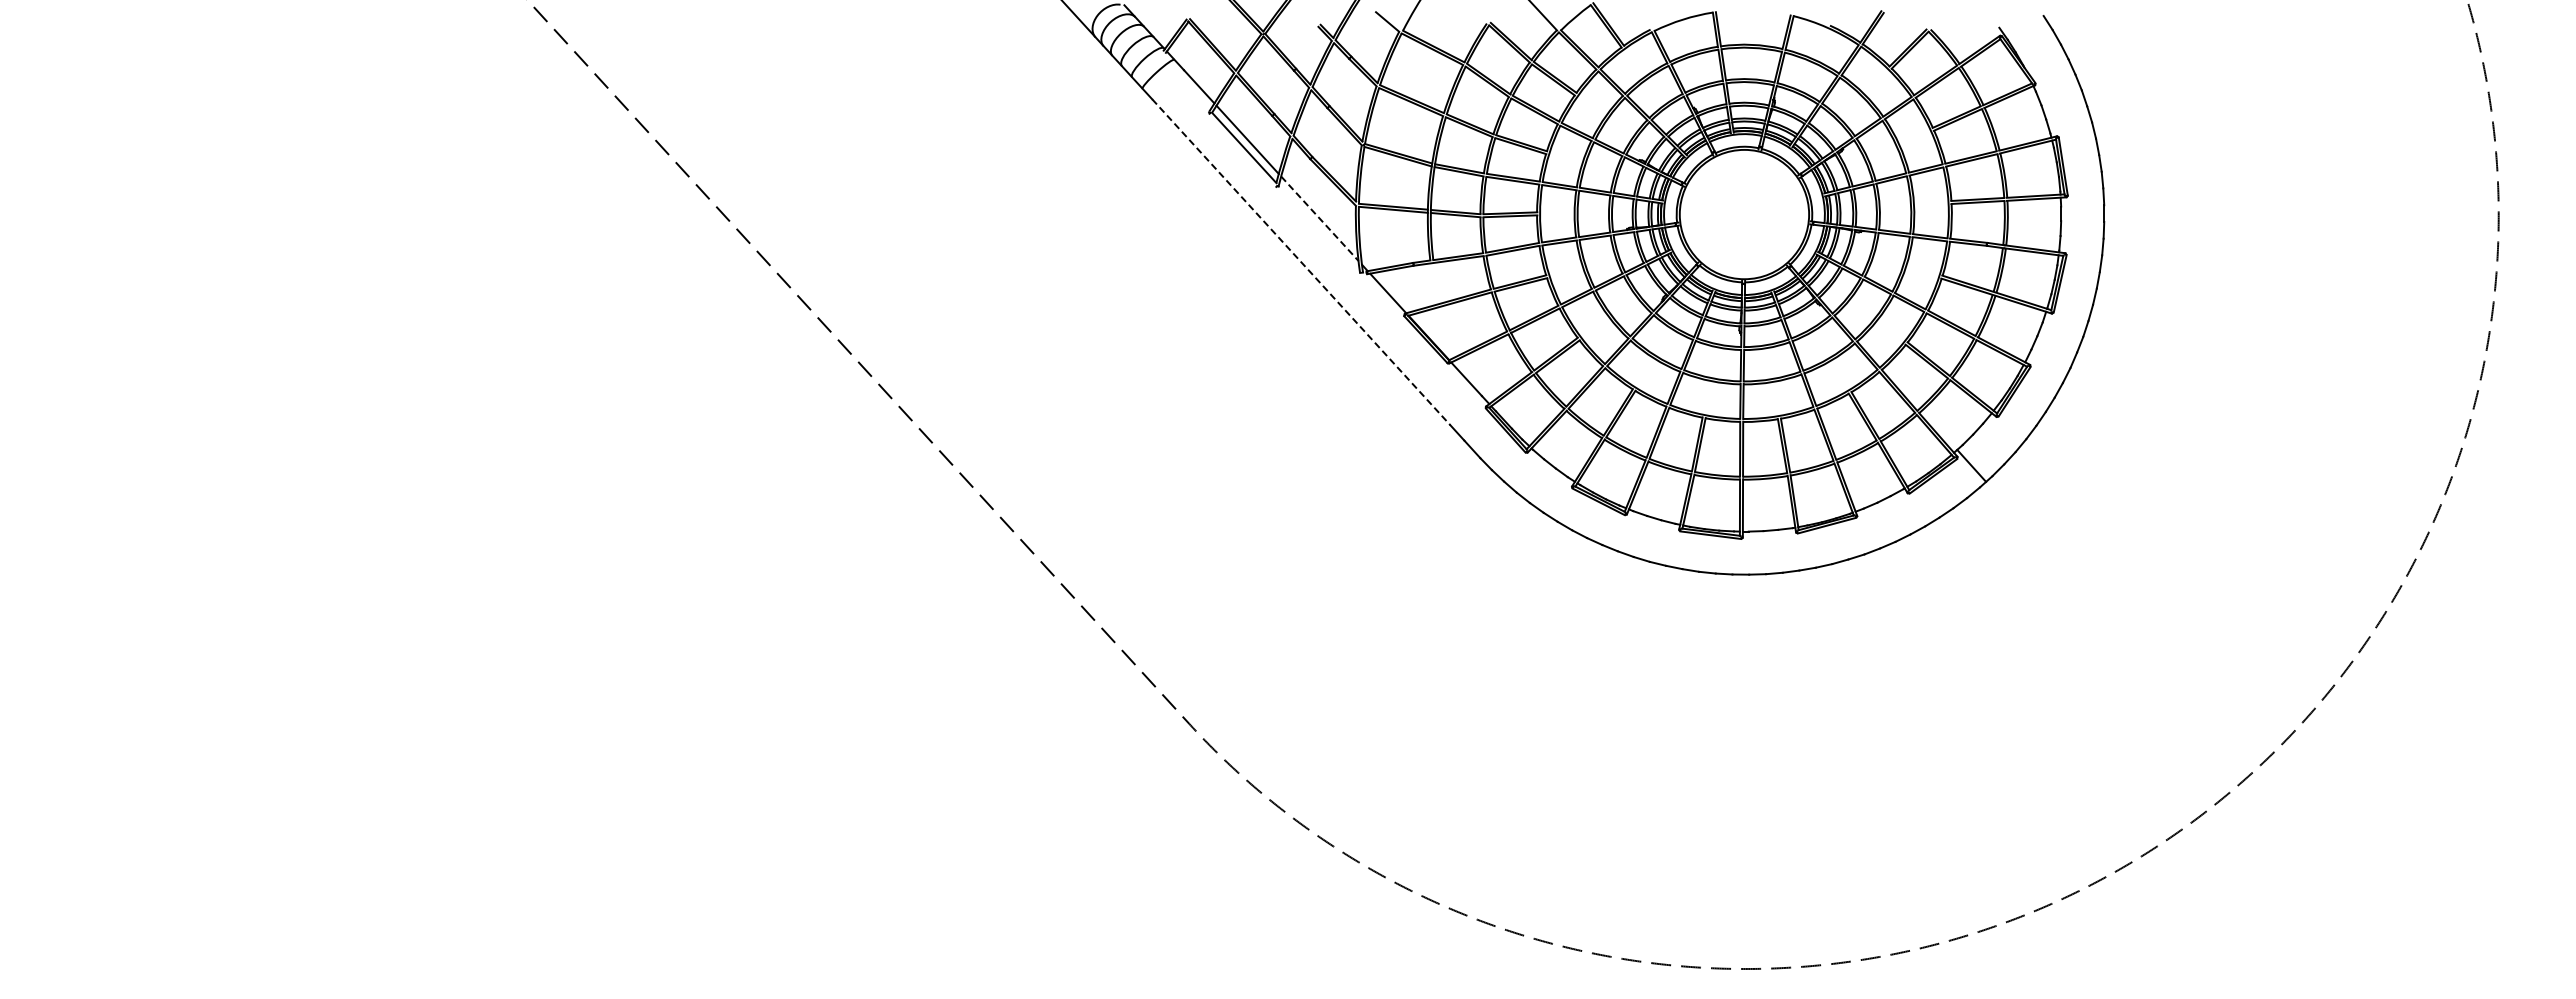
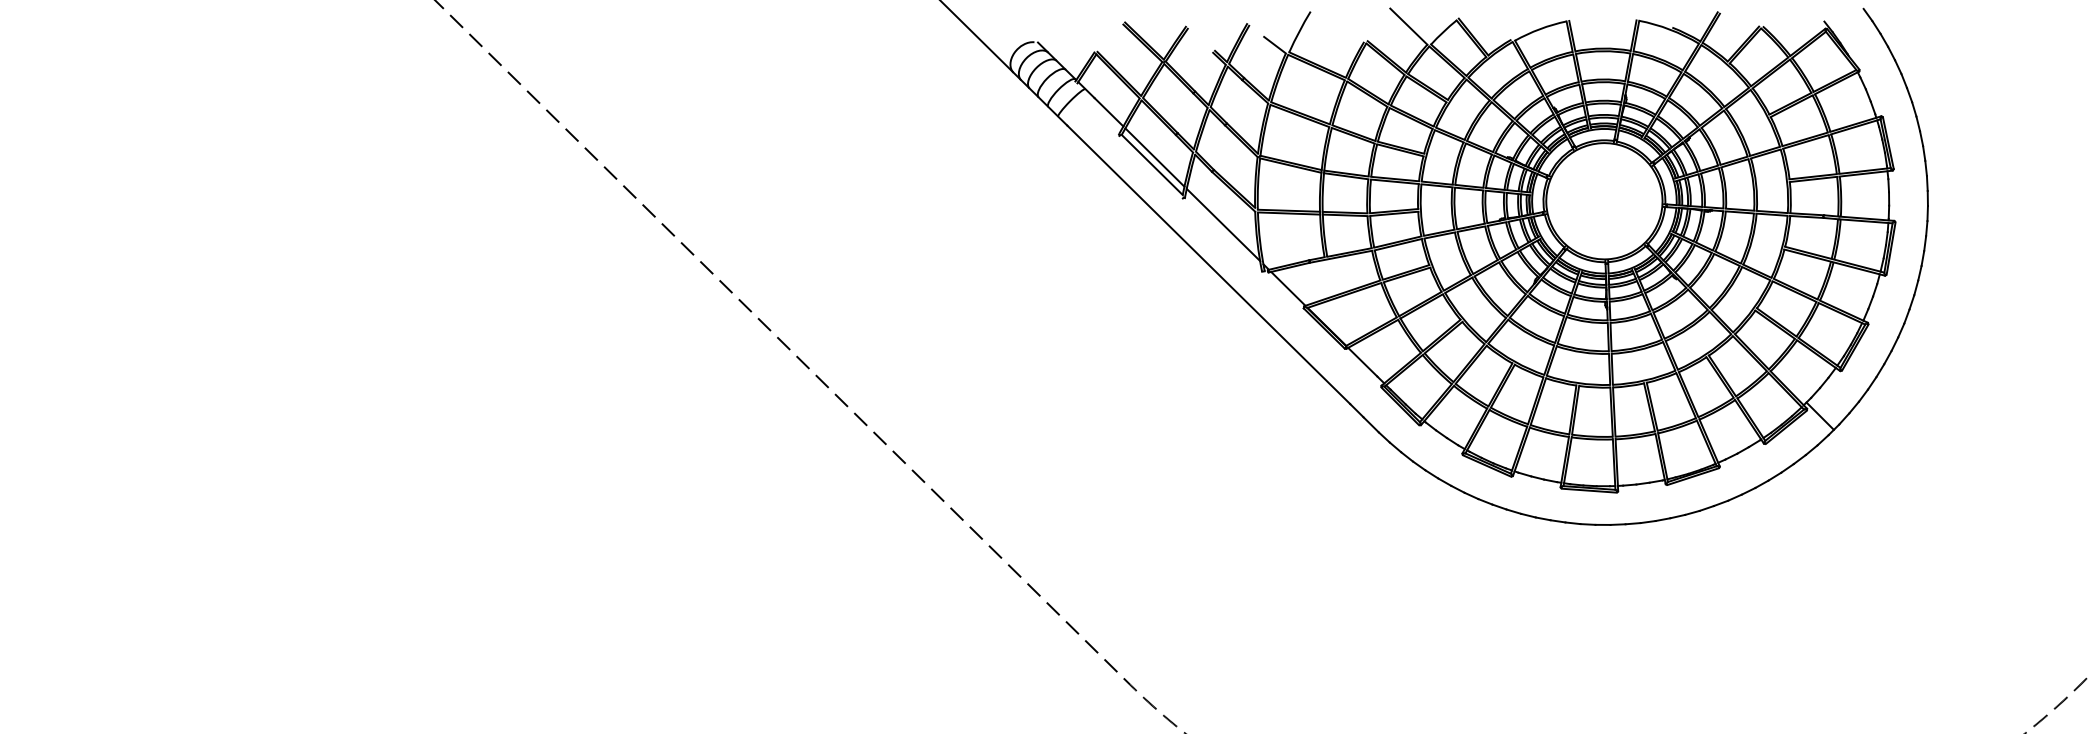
line: (1320, 219) -> (1224, 225), dashed -> solid
line: (1301, 262) -> (1209, 265), dashed -> solid

